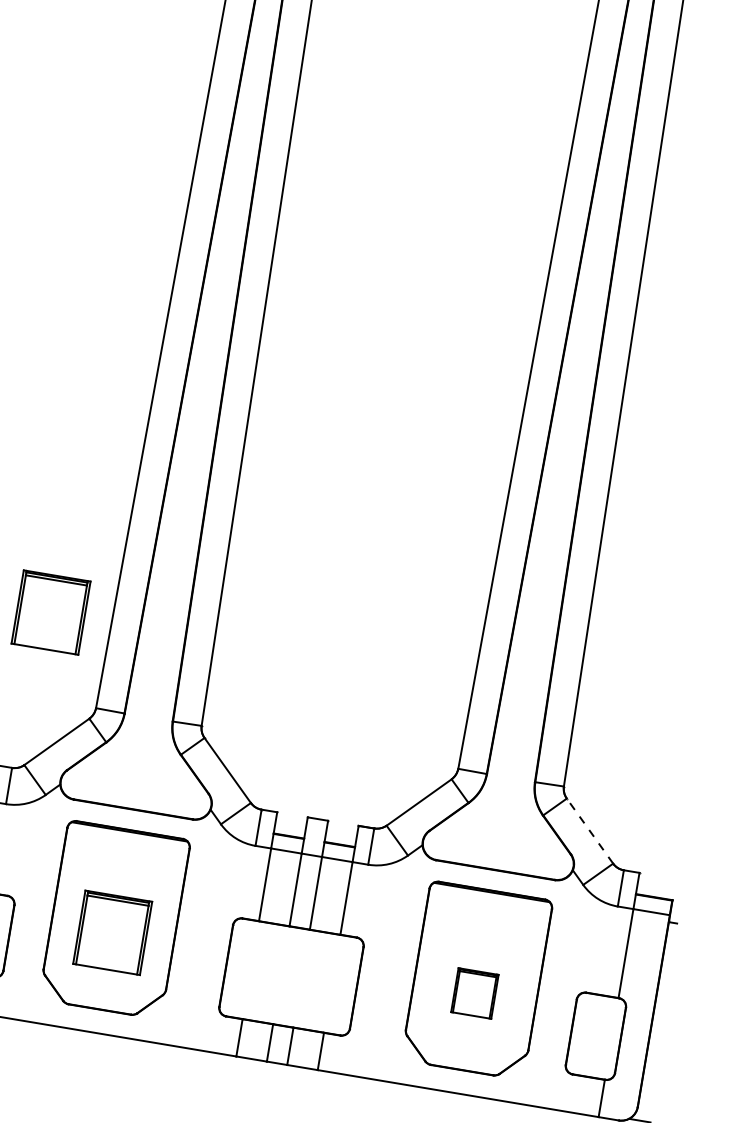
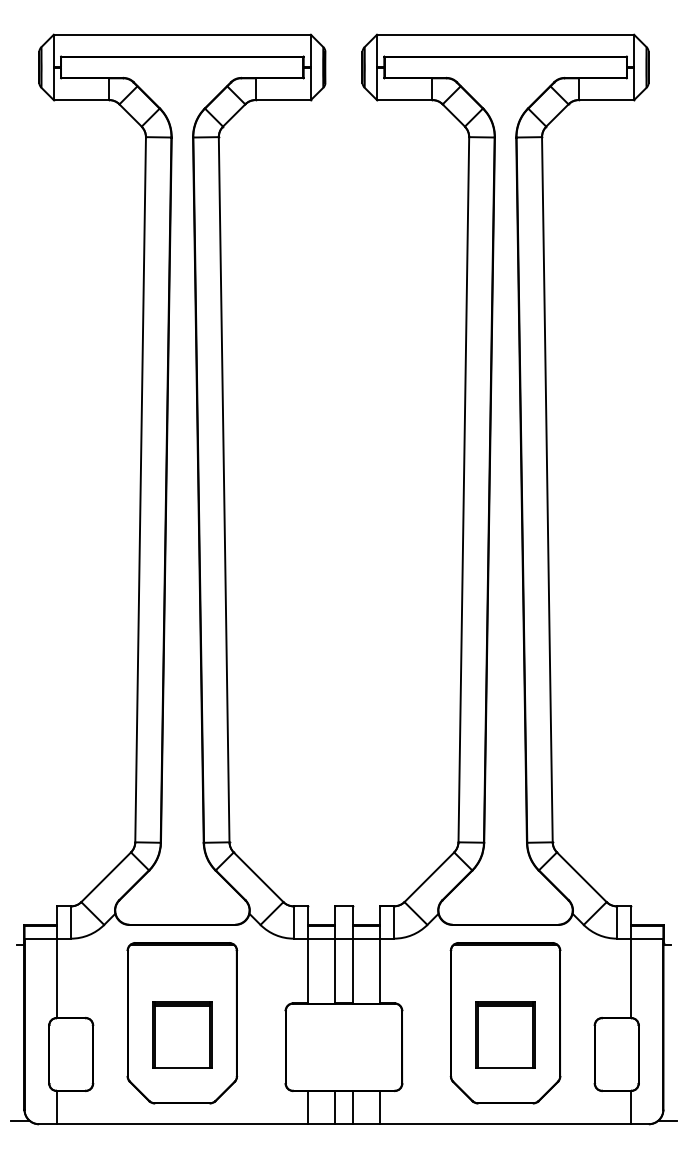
part: (51, 612) -> (82, 765), removed
line: (589, 830) -> (581, 876), dashed -> solid
part: (474, 993) -> (505, 1034), size x1.67

